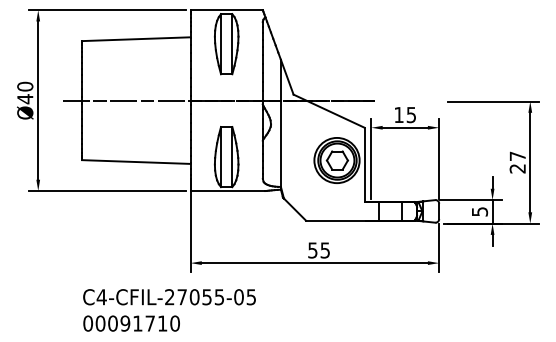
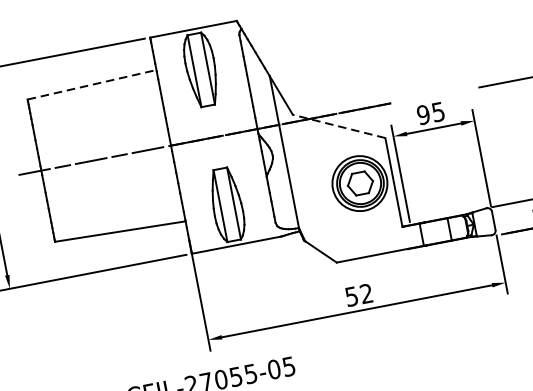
line: (136, 39) -> (92, 85), solid -> dashed
line: (328, 110) -> (338, 125), solid -> dashed
text: (398, 114) -> (422, 114), 15 -> 95
text: (324, 250) -> (365, 293), 55 -> 52

